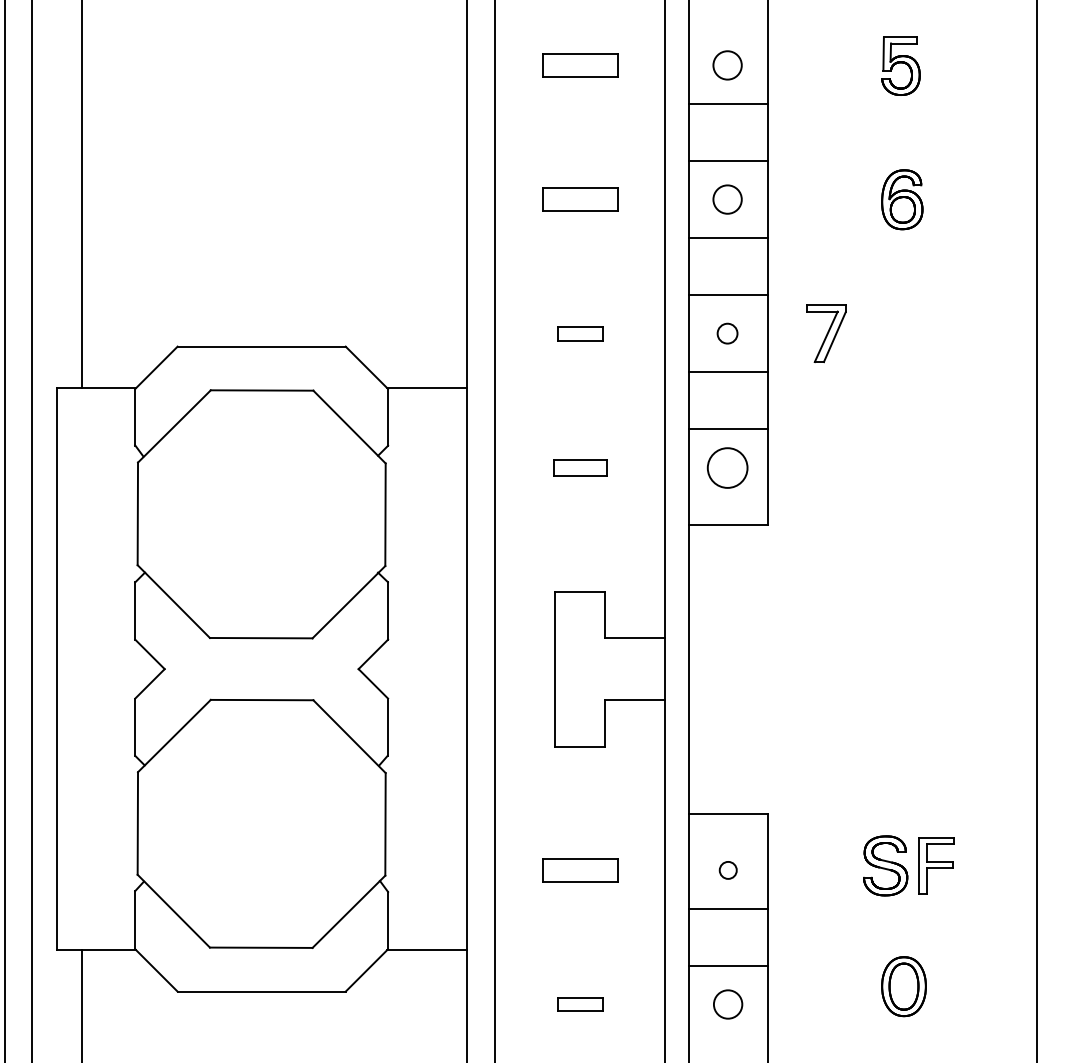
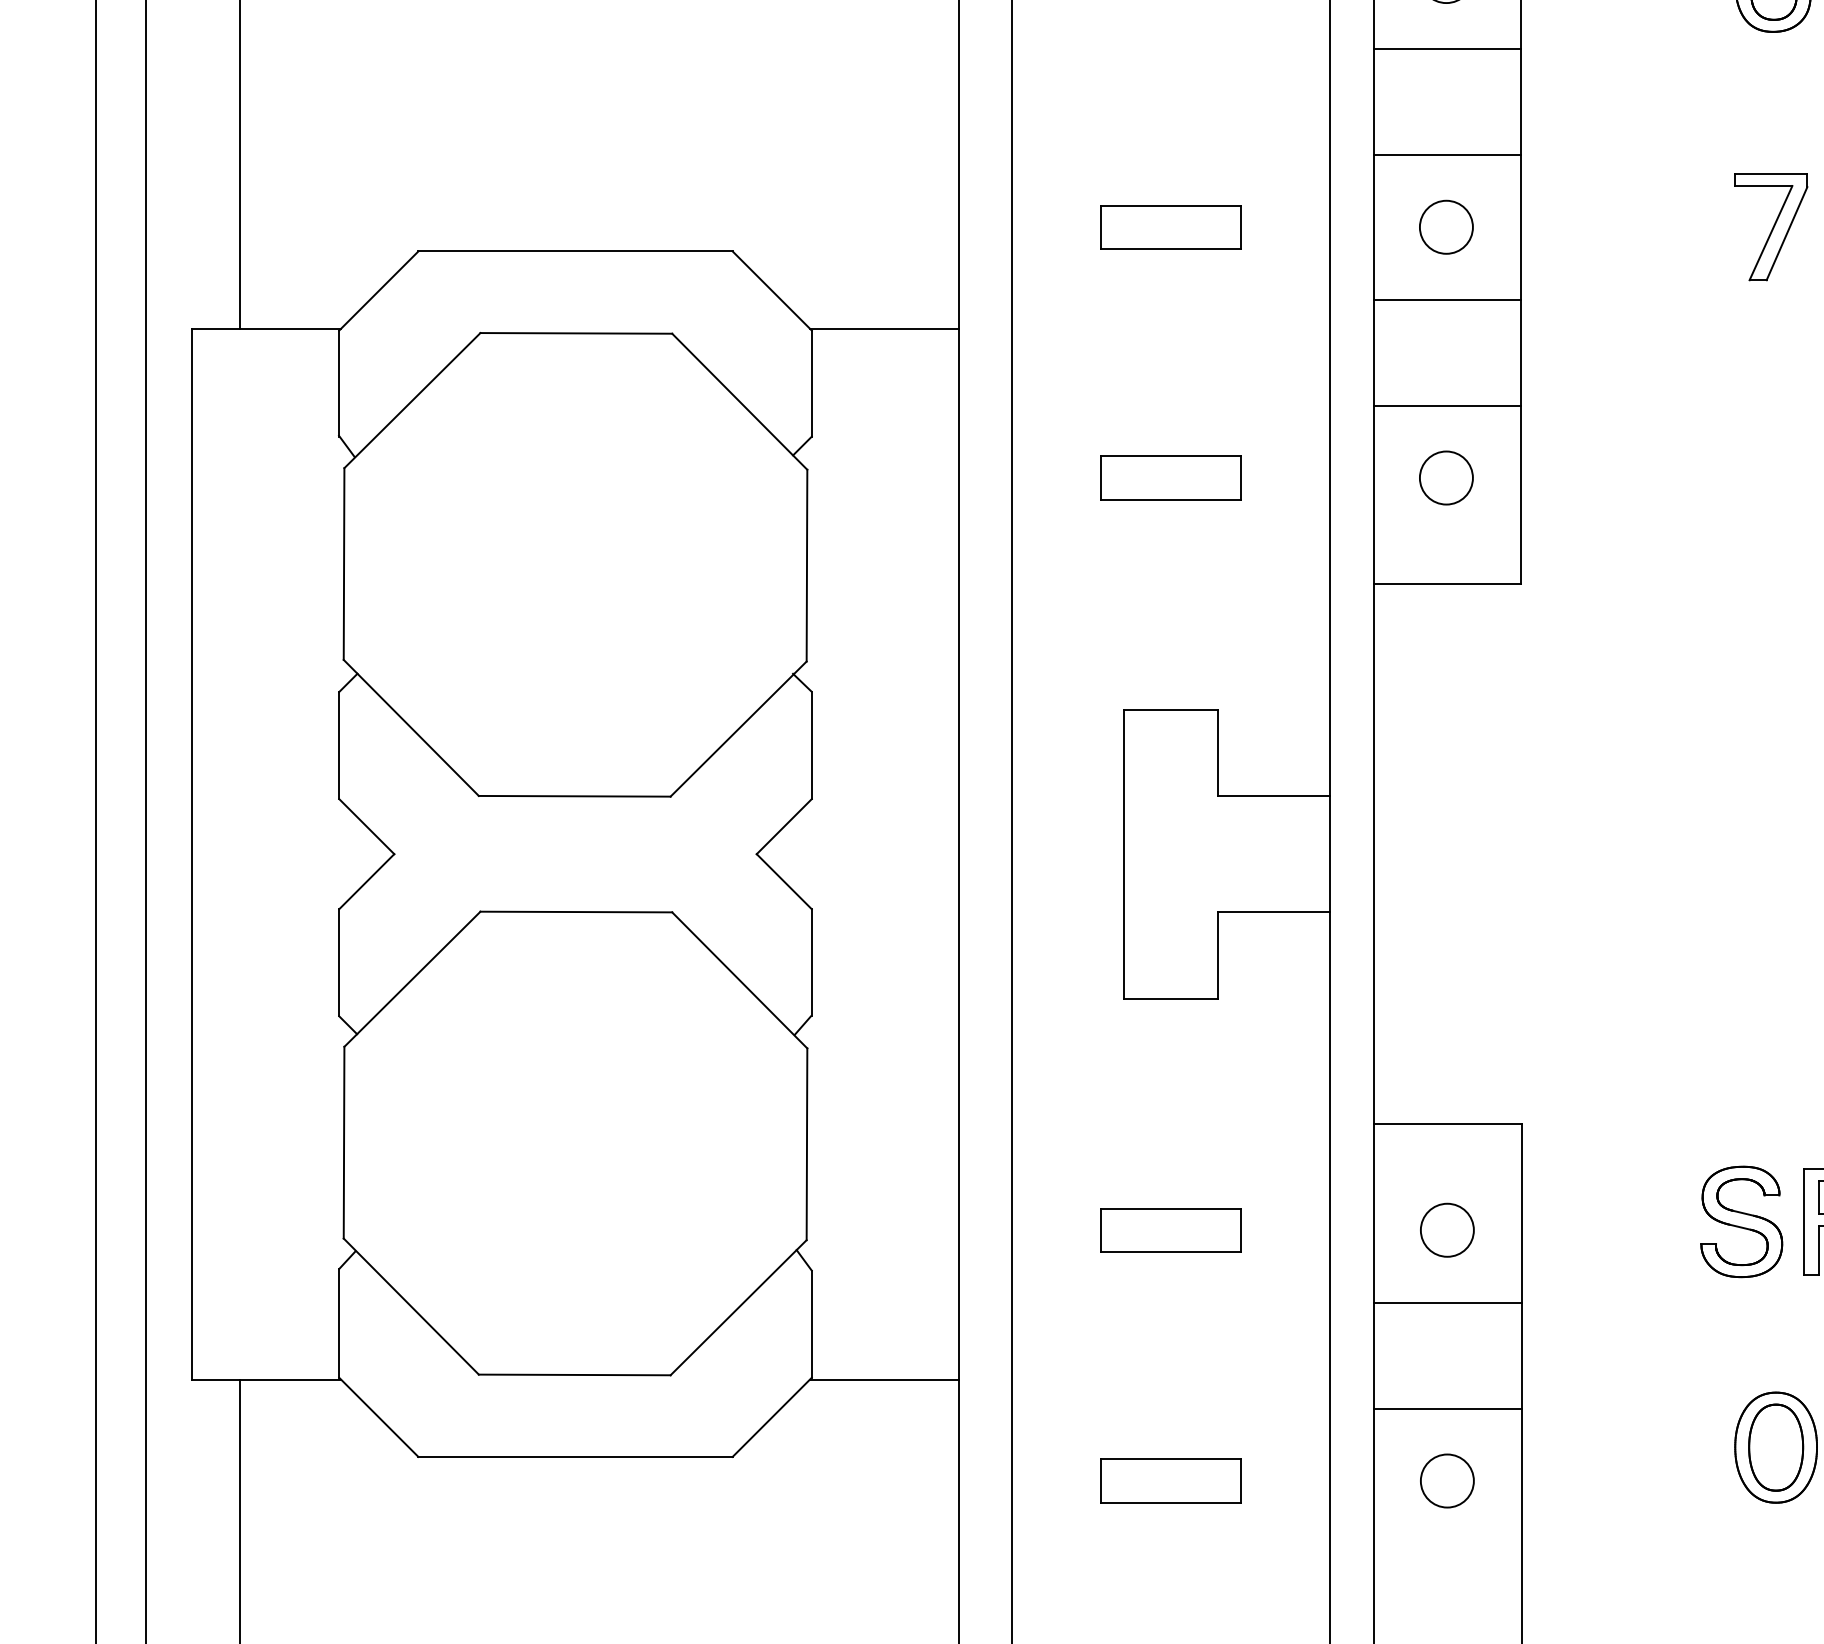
part: (580, 333) -> (1171, 226), size x1.67
circle: (727, 333) -> (1446, 226), size x1.43
part: (826, 333) -> (1771, 226), moved
part: (580, 467) -> (1171, 477), size x1.43
circle: (727, 467) -> (1446, 477), size x0.71
circle: (728, 870) -> (1448, 1230), size x1.67
part: (580, 1004) -> (1171, 1481), size x1.67

